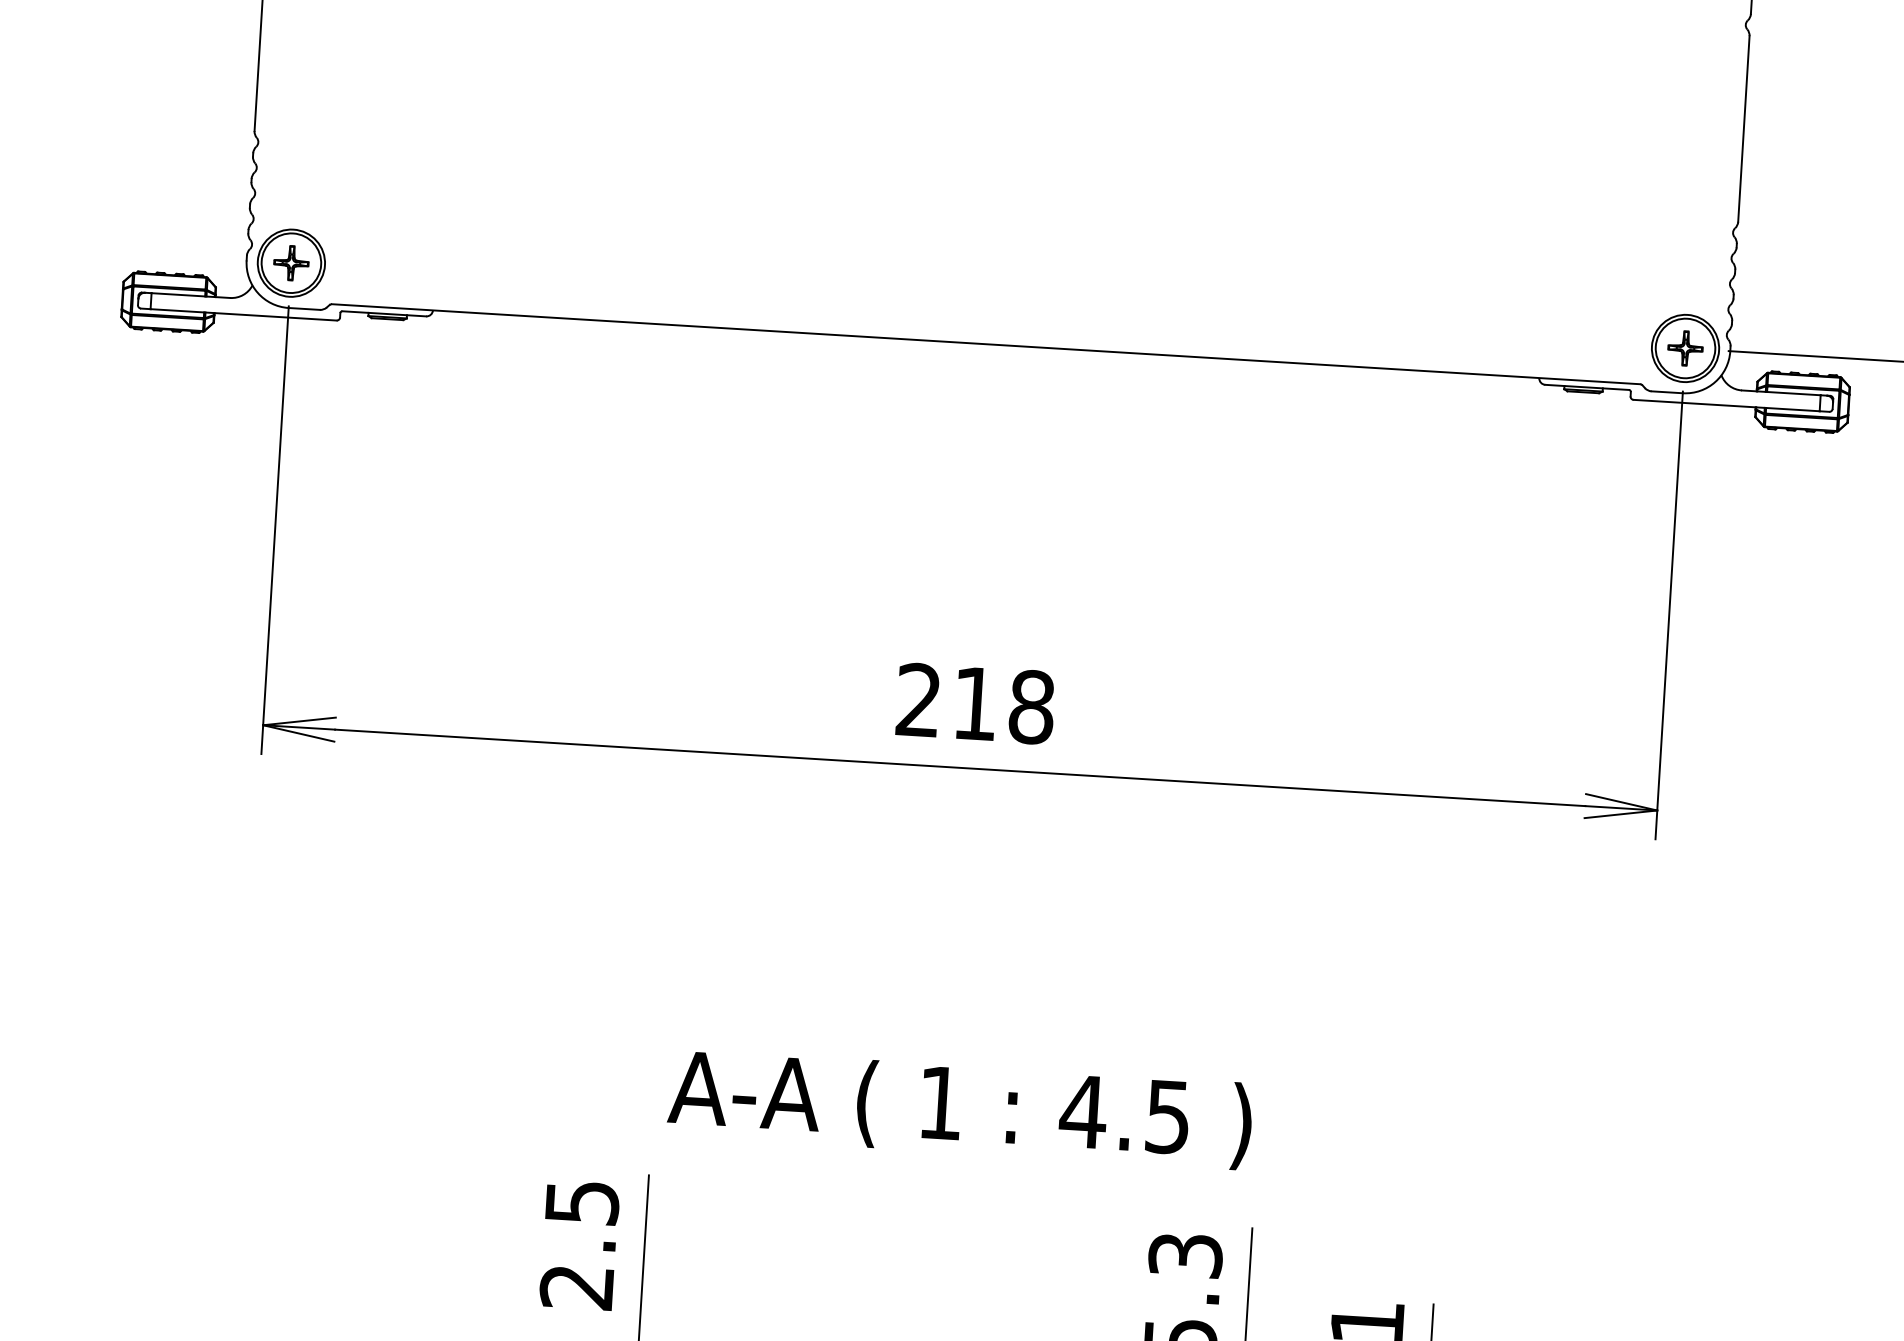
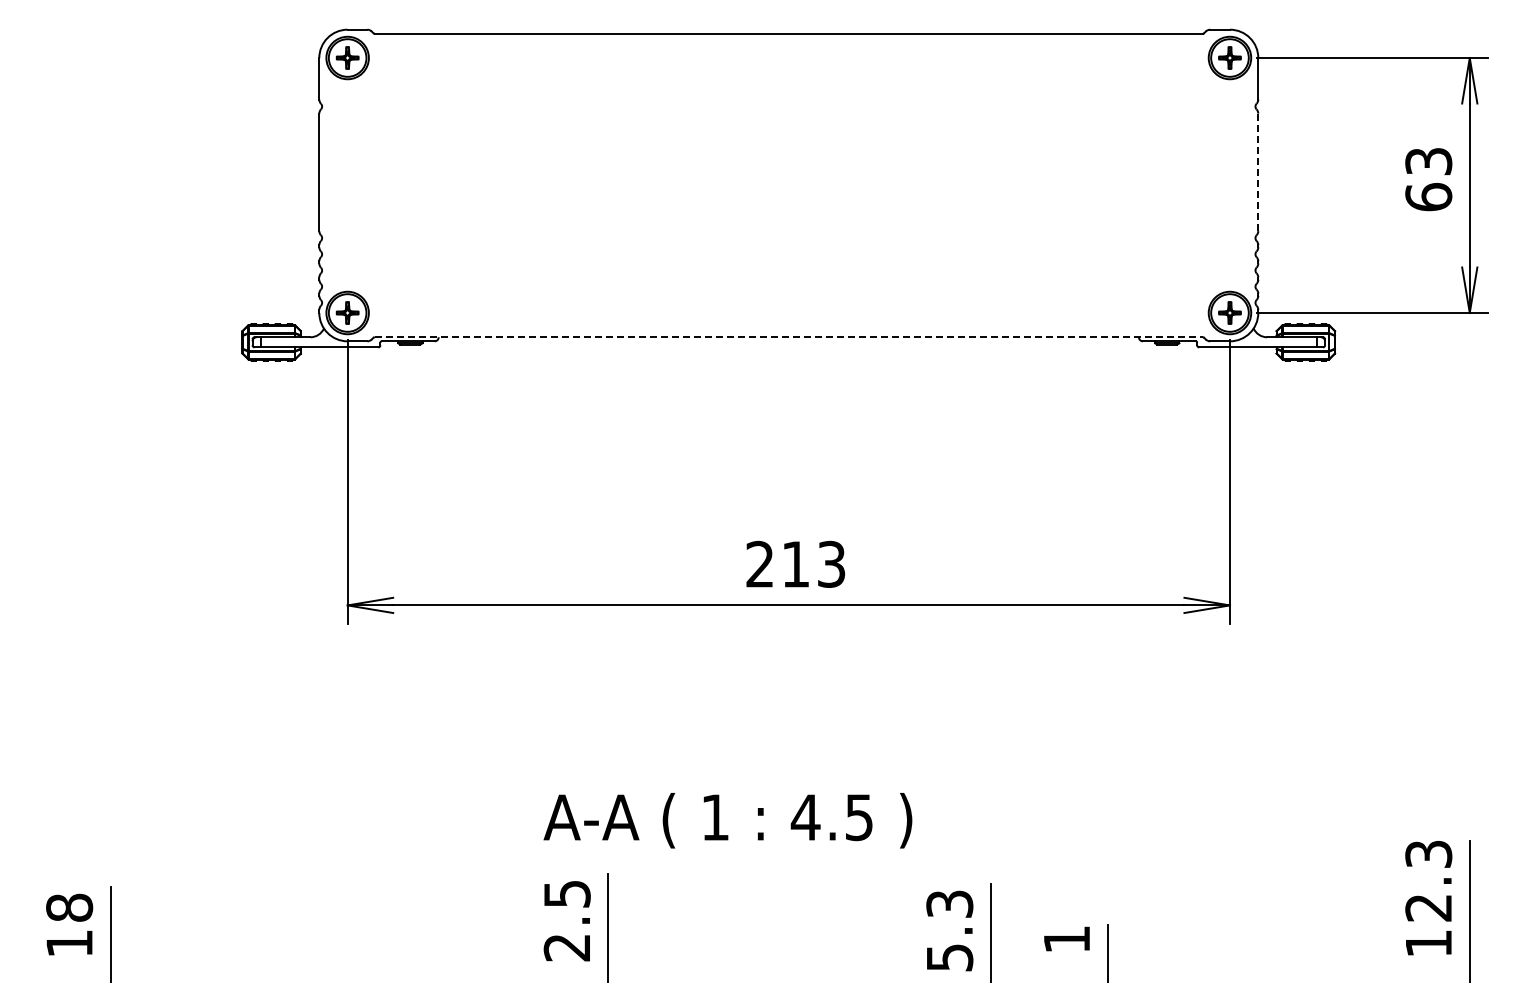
line: (1744, 129) -> (1258, 172), solid -> dashed
line: (987, 344) -> (789, 337), solid -> dashed
text: (1031, 705) -> (831, 563), 218 -> 213
text: (959, 1108) -> (727, 820), moved

